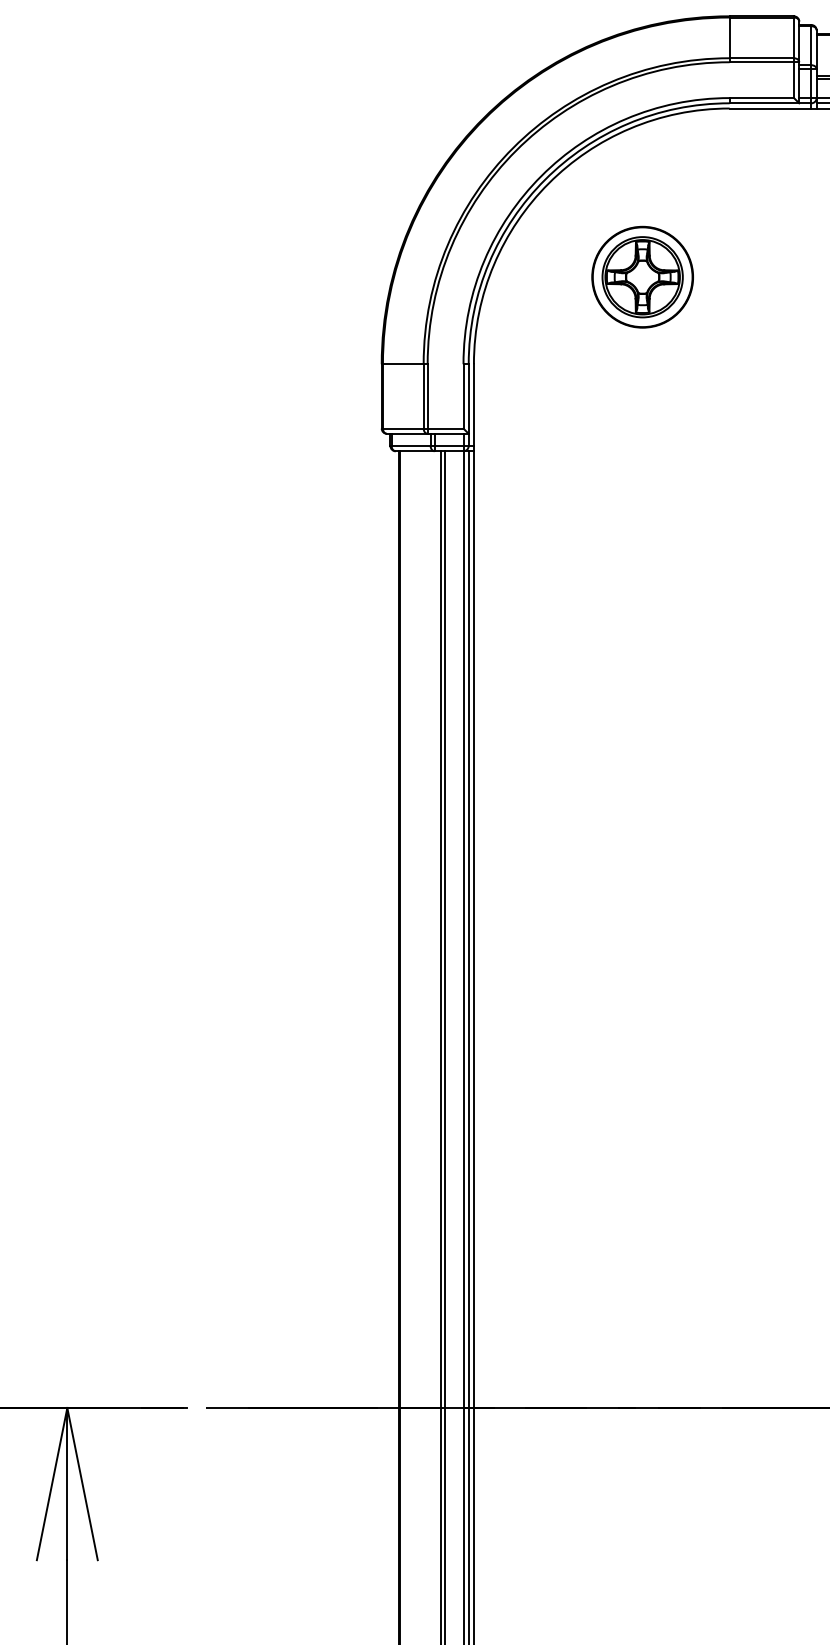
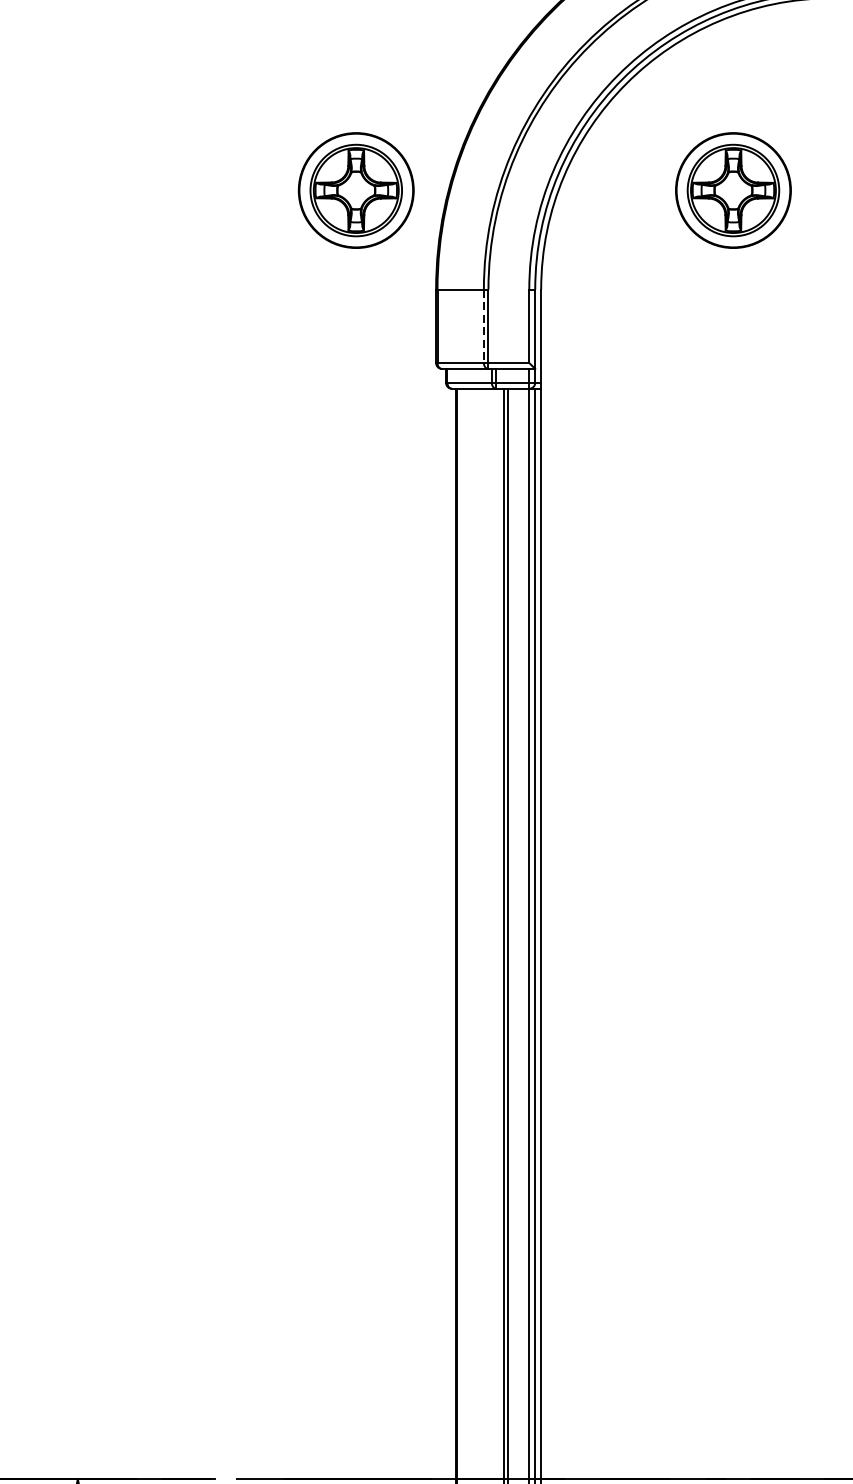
part: (311, 276) -> (356, 189), added
line: (423, 396) -> (483, 326), solid -> dashed

